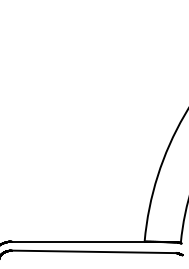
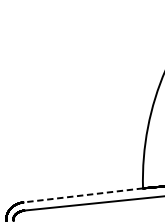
line: (77, 241) -> (82, 195), solid -> dashed

